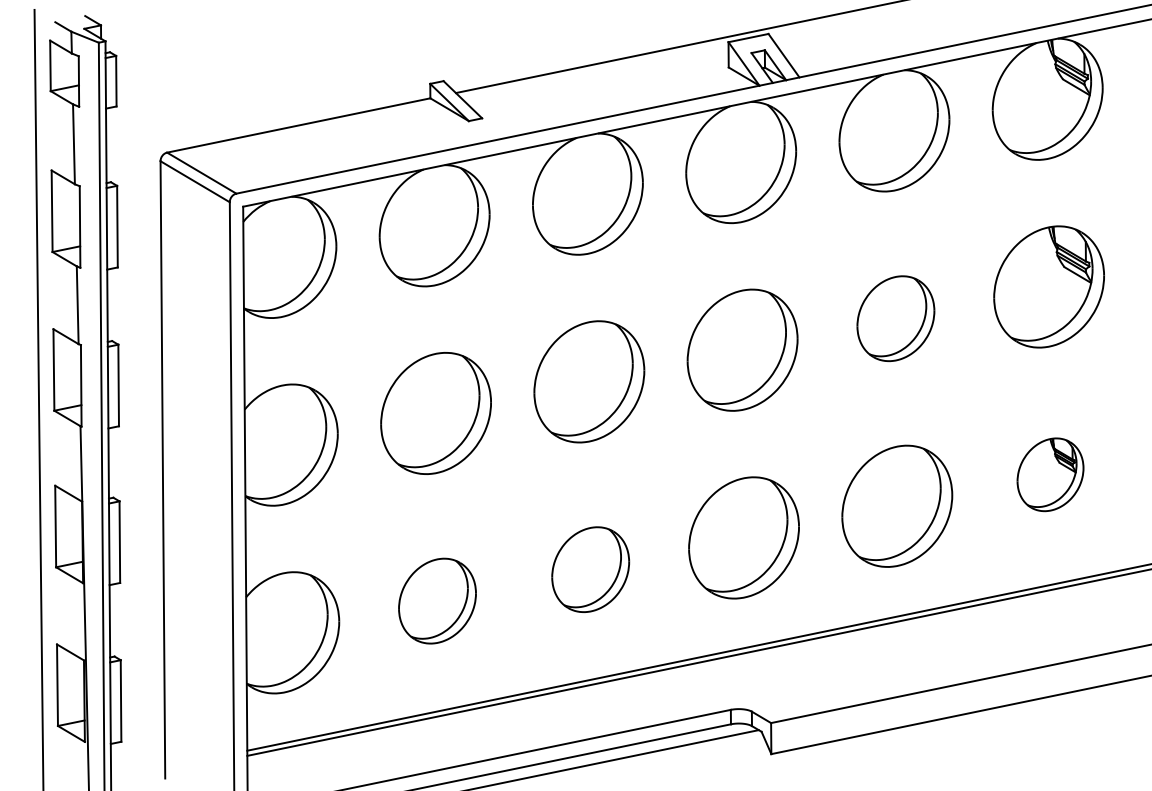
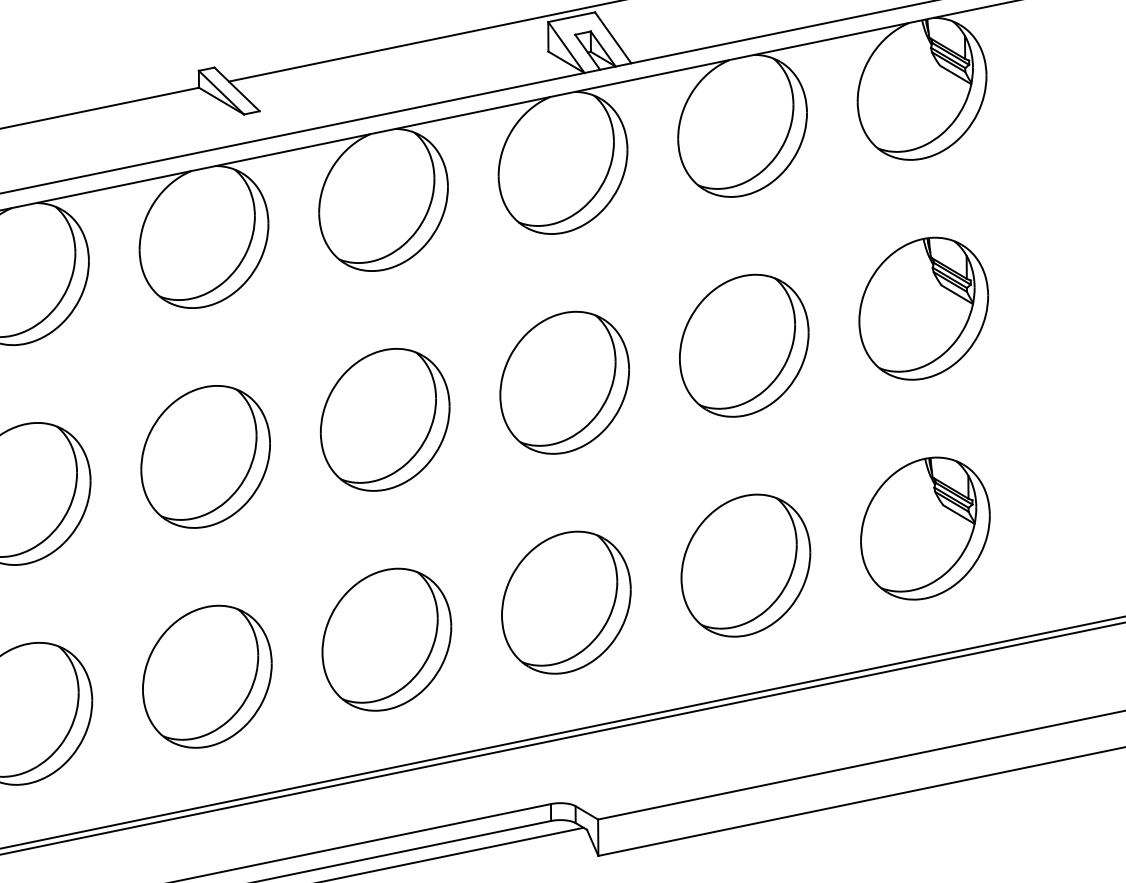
part: (895, 318) -> (743, 345), size x1.43
part: (1050, 474) -> (925, 528), size x1.67
part: (590, 569) -> (386, 639), size x1.43
part: (437, 600) -> (207, 675), size x1.43

